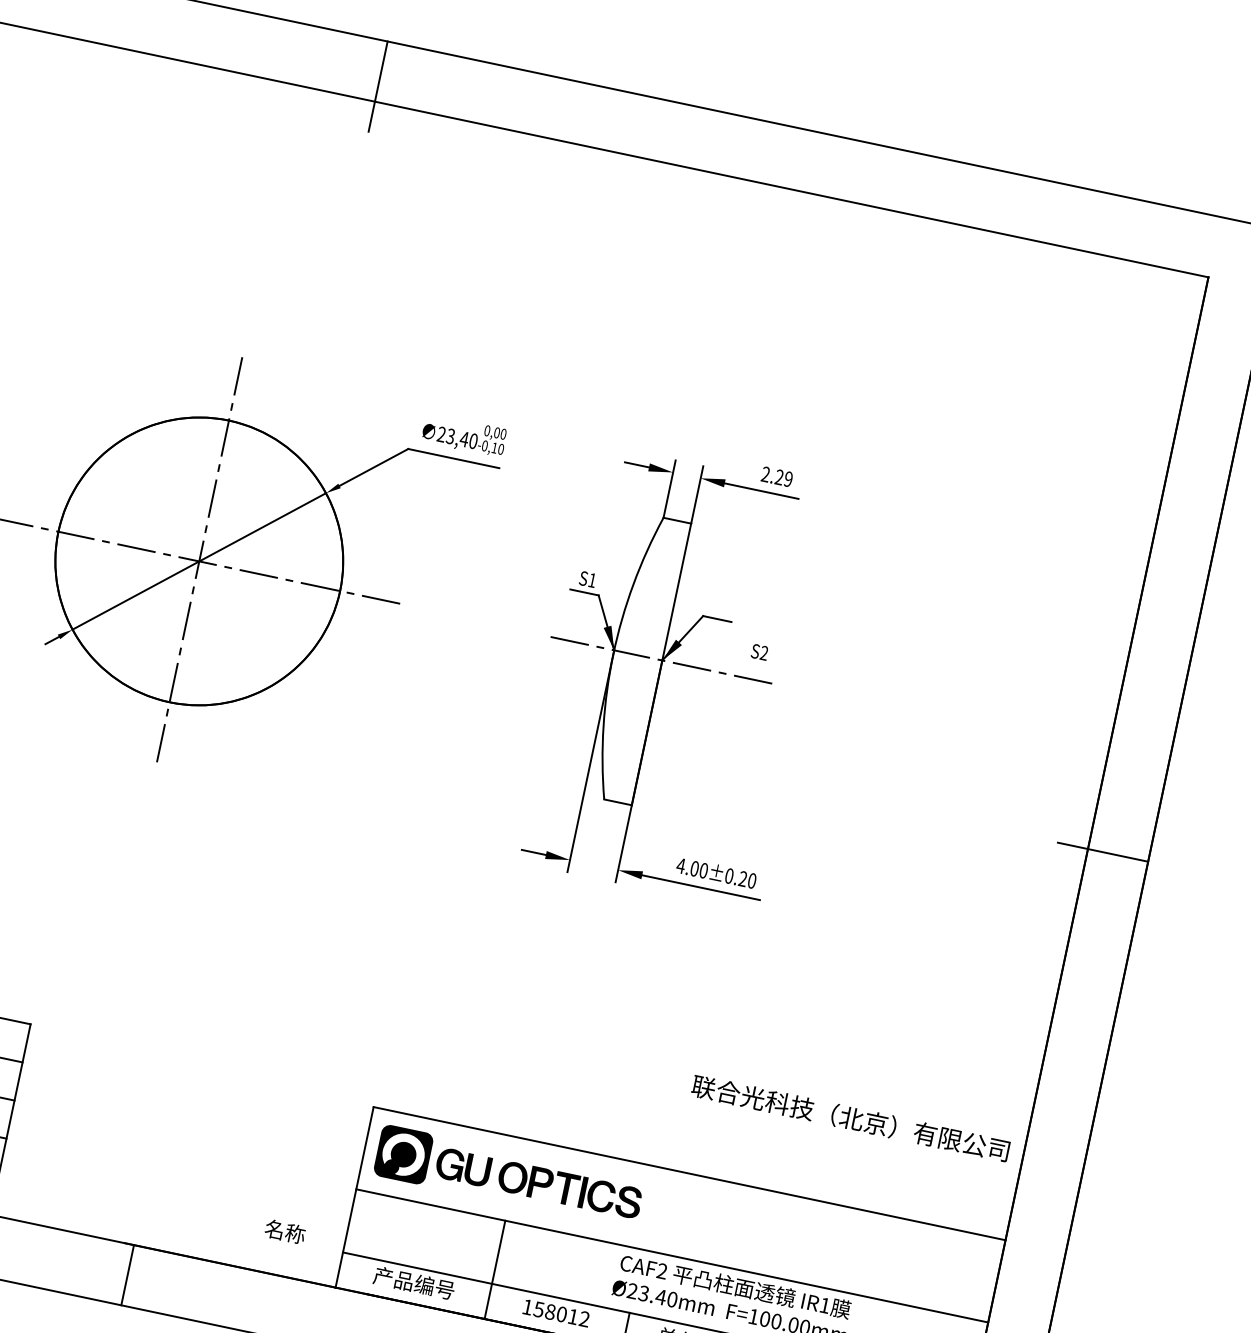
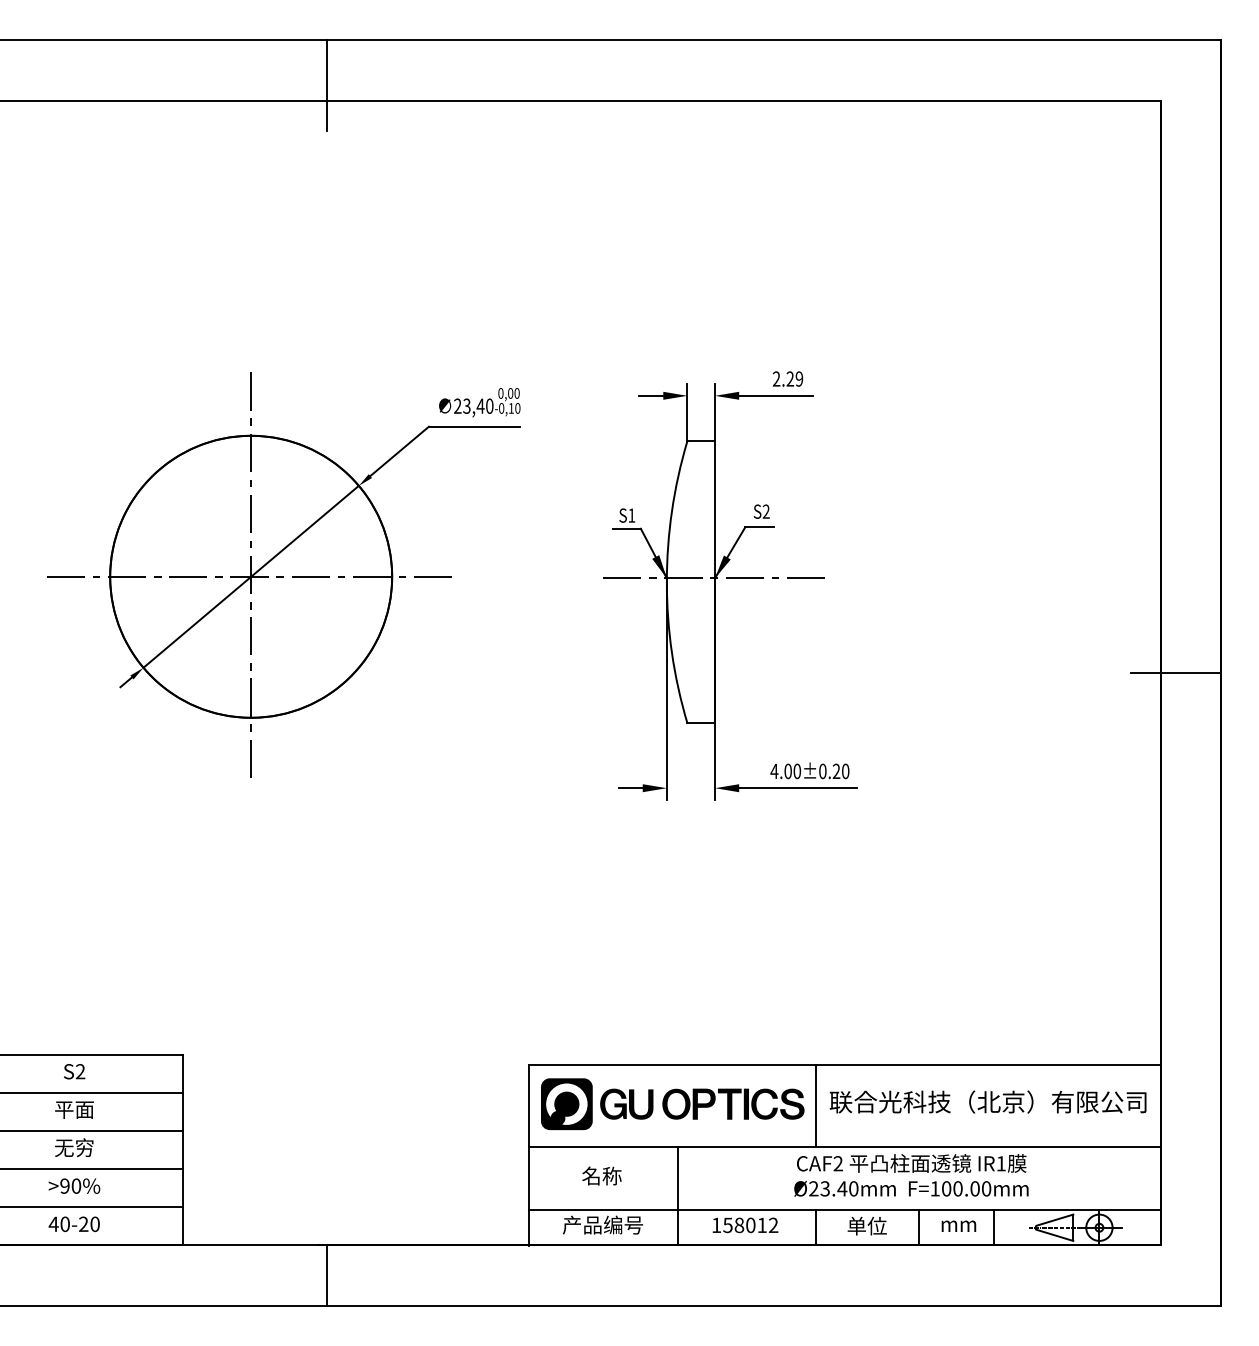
text: (759, 652) -> (761, 511), moved
text: (850, 1117) -> (987, 1101), moved
line: (651, 1208) -> (815, 1105), added
text: (284, 1231) -> (601, 1175), moved

